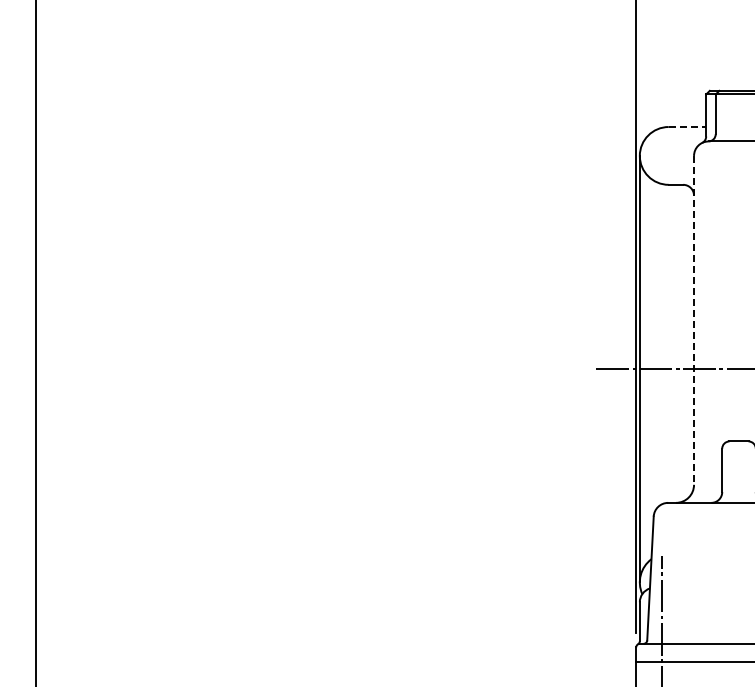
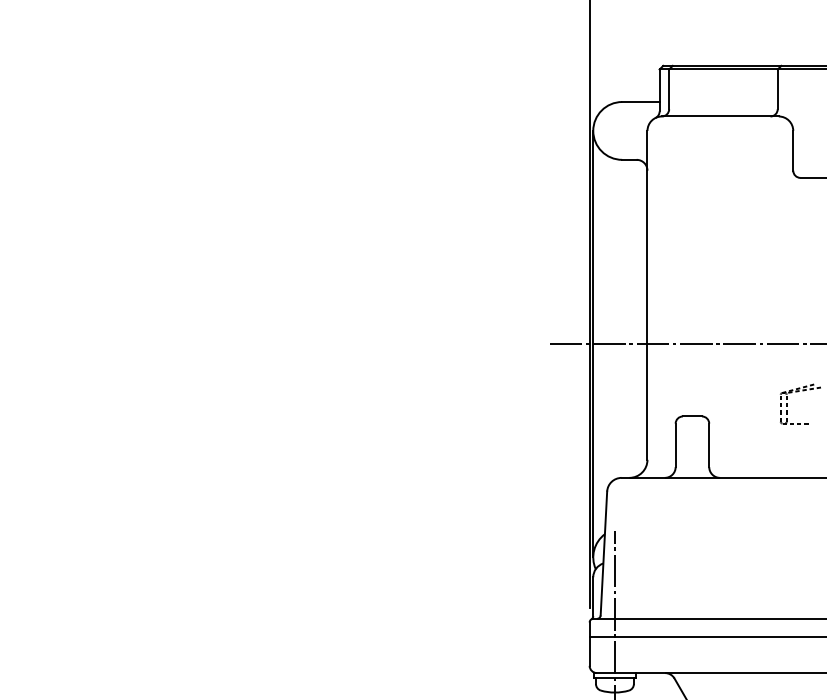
line: (687, 127) -> (640, 102), dashed -> solid
line: (694, 320) -> (647, 295), dashed -> solid

